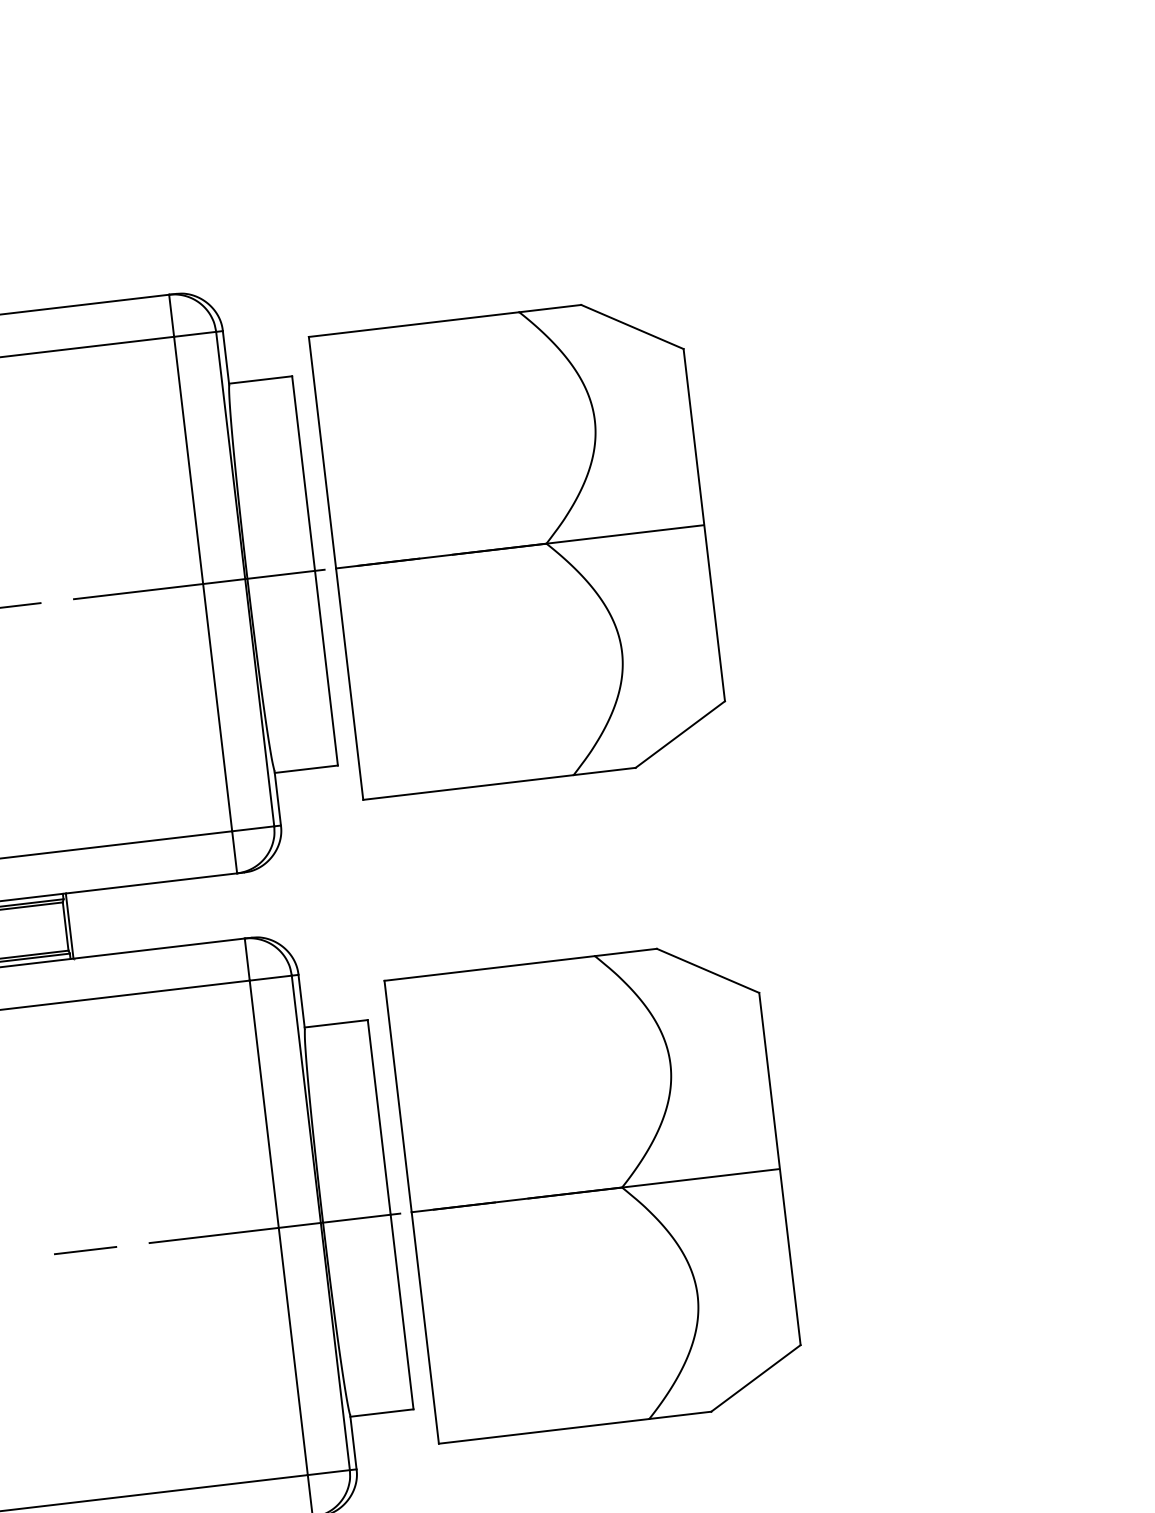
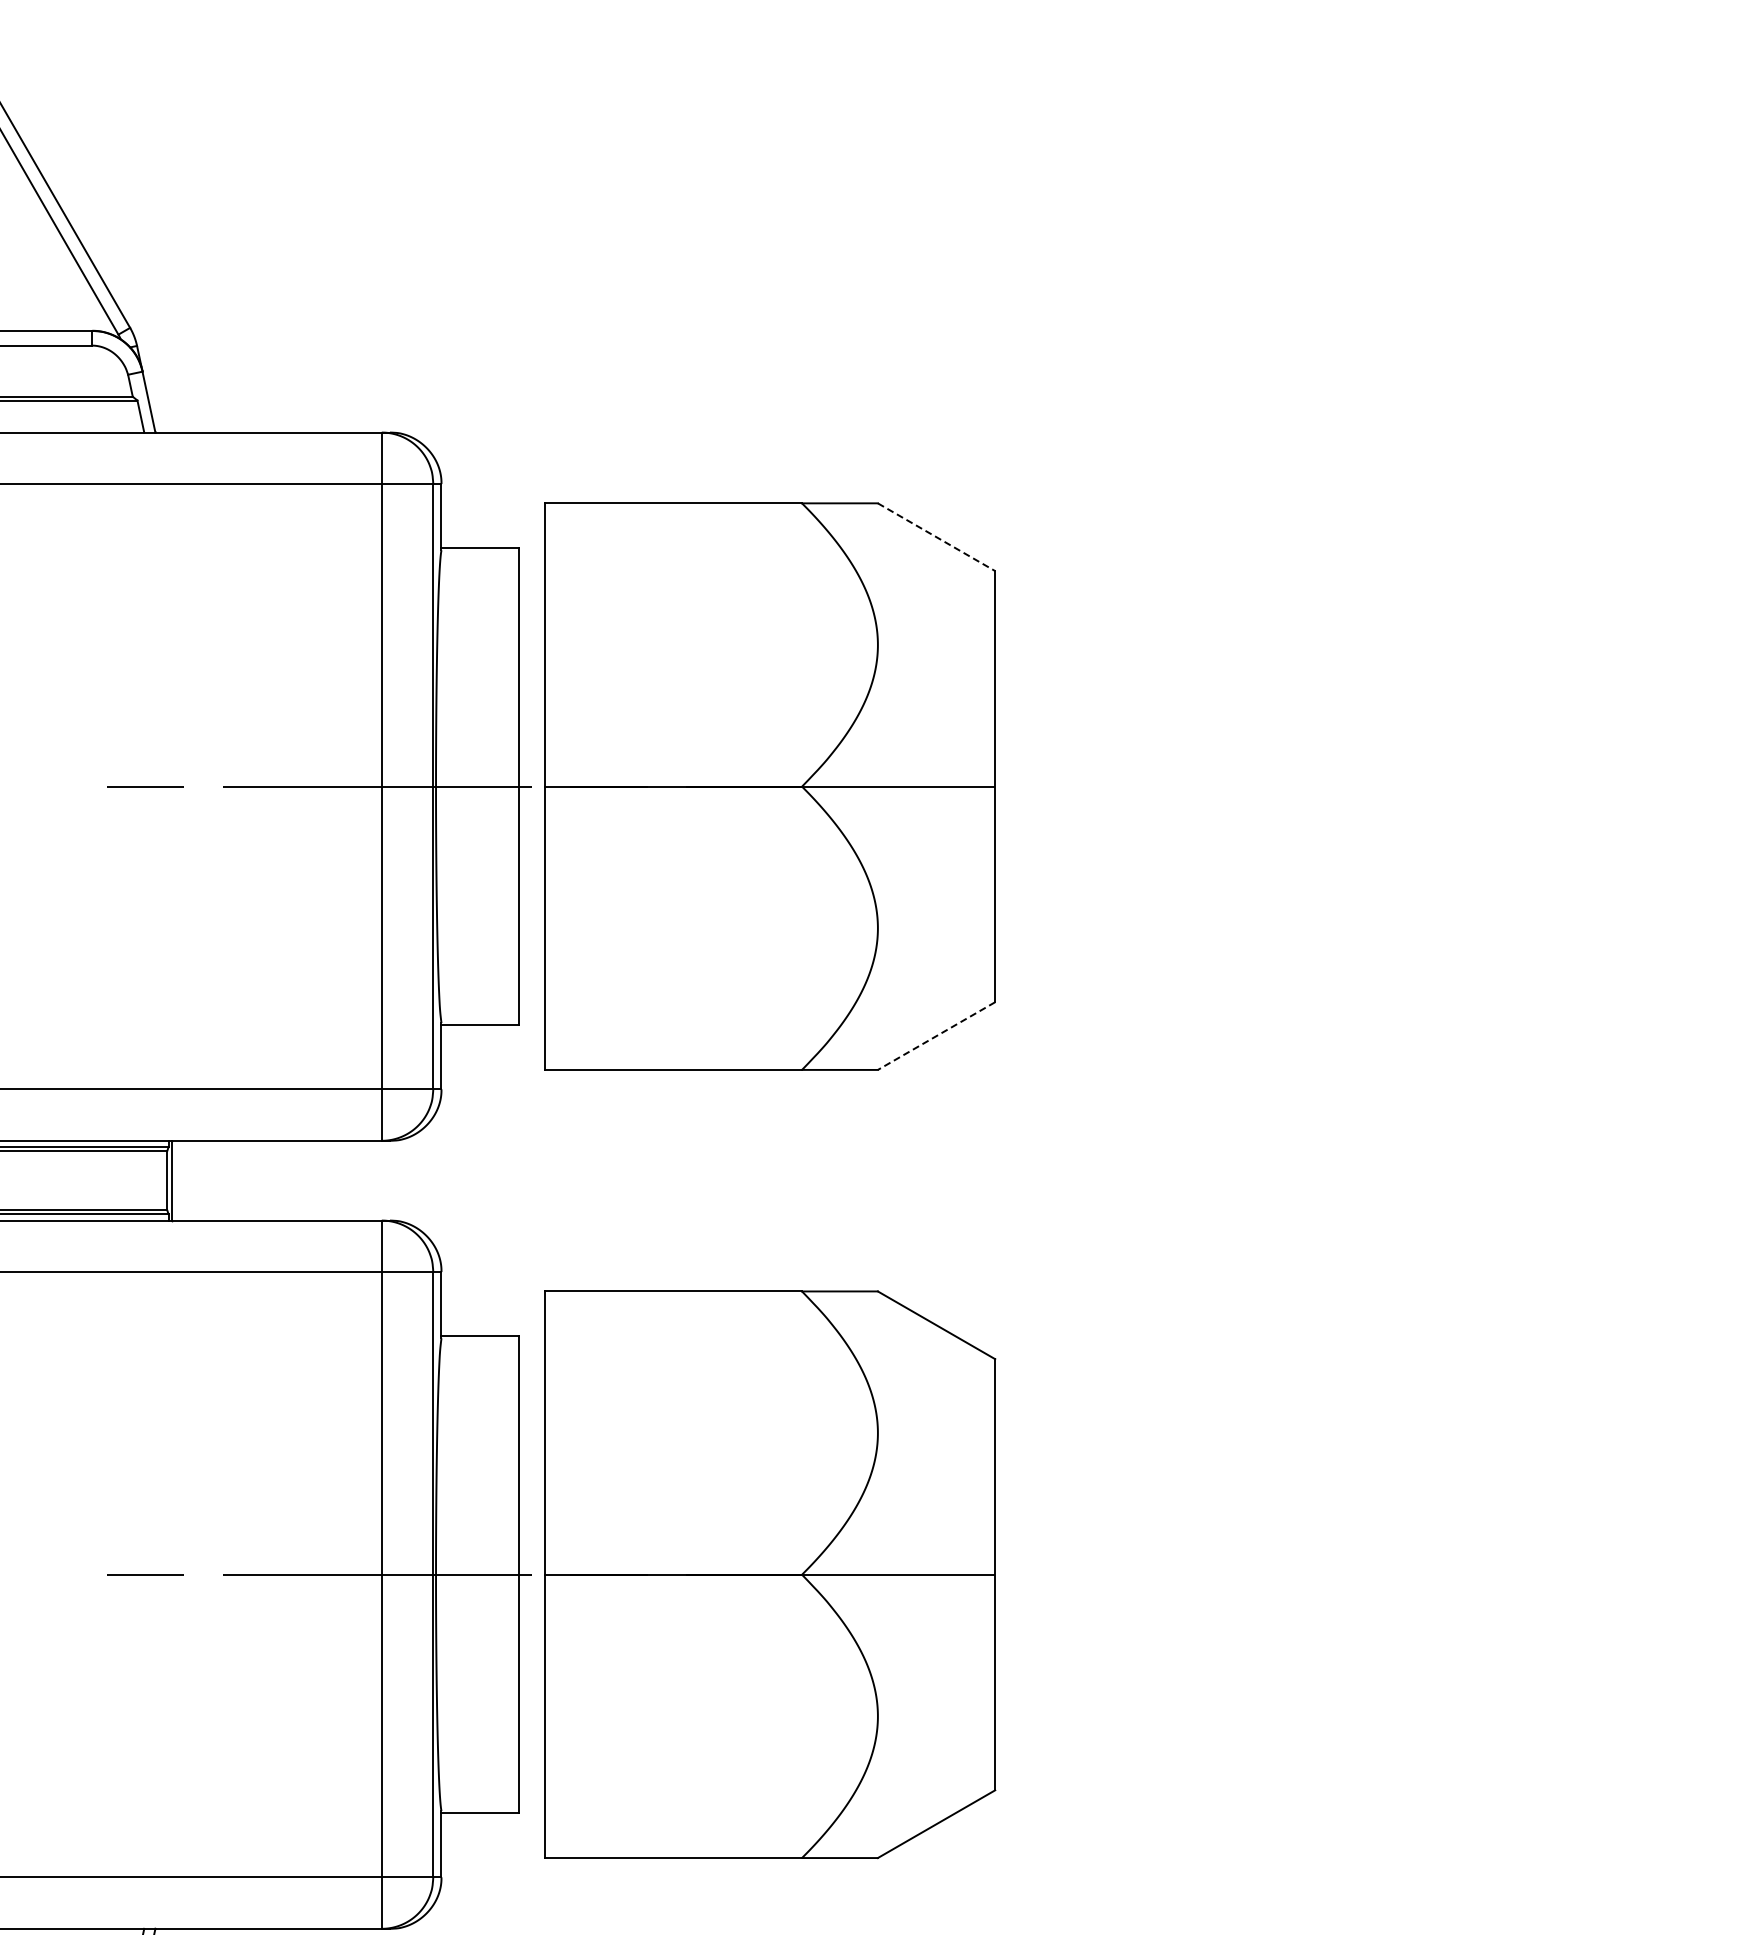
line: (632, 327) -> (936, 537), solid -> dashed
line: (680, 734) -> (936, 1036), solid -> dashed

